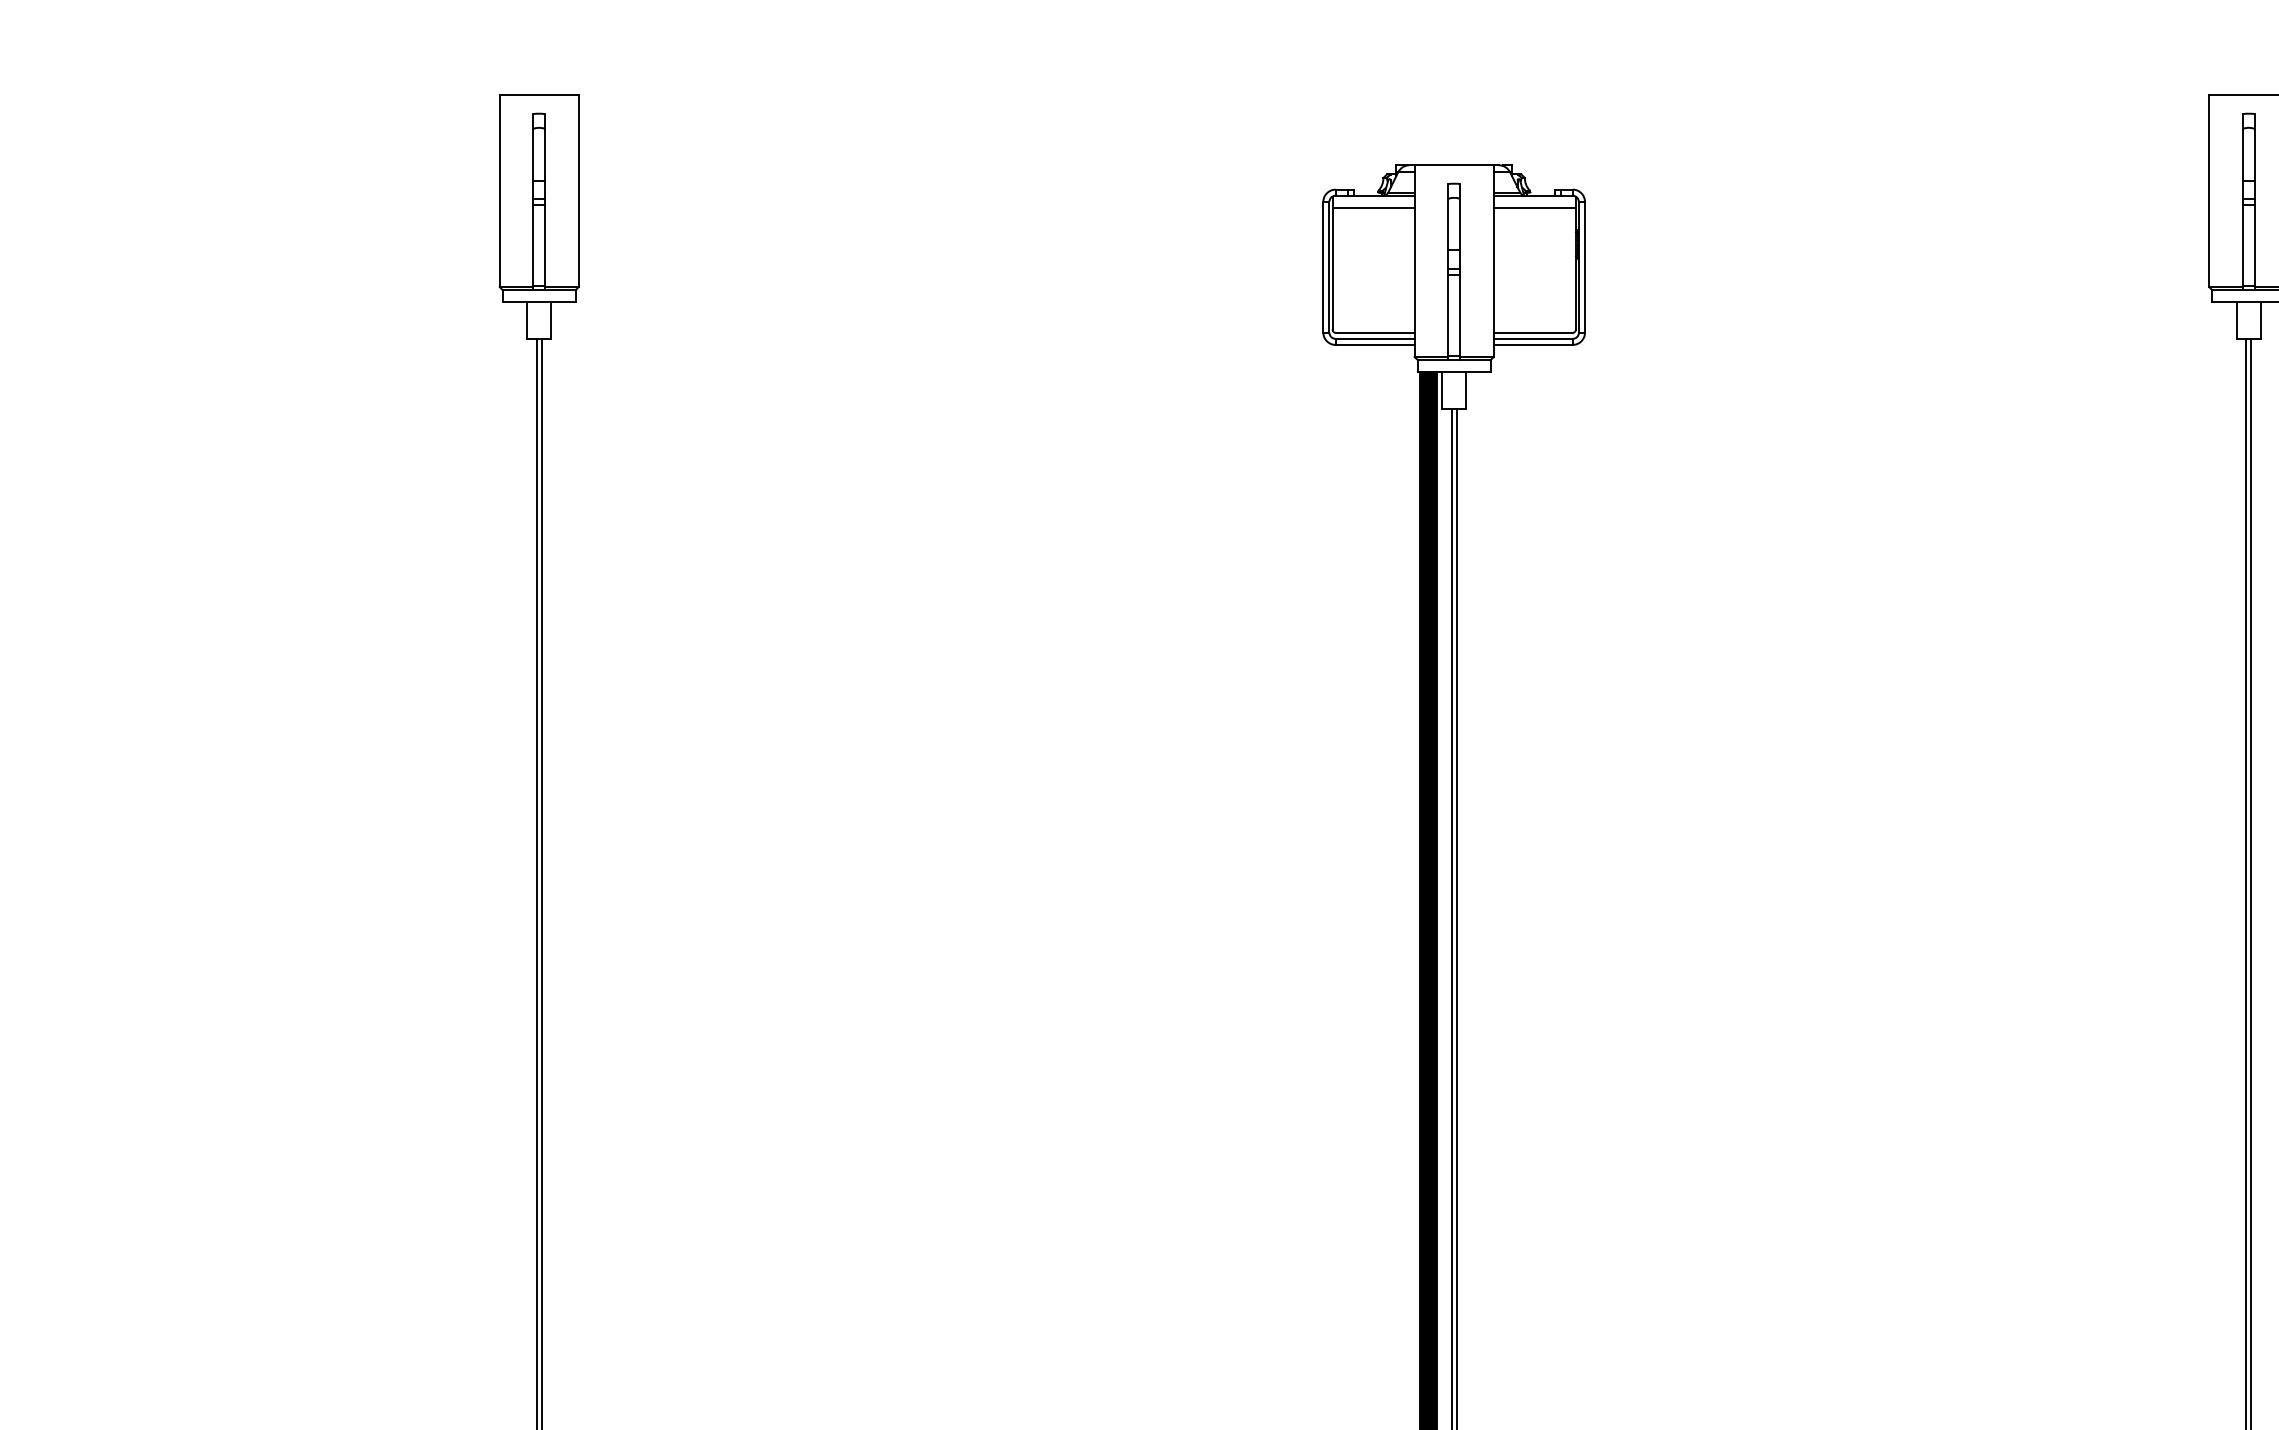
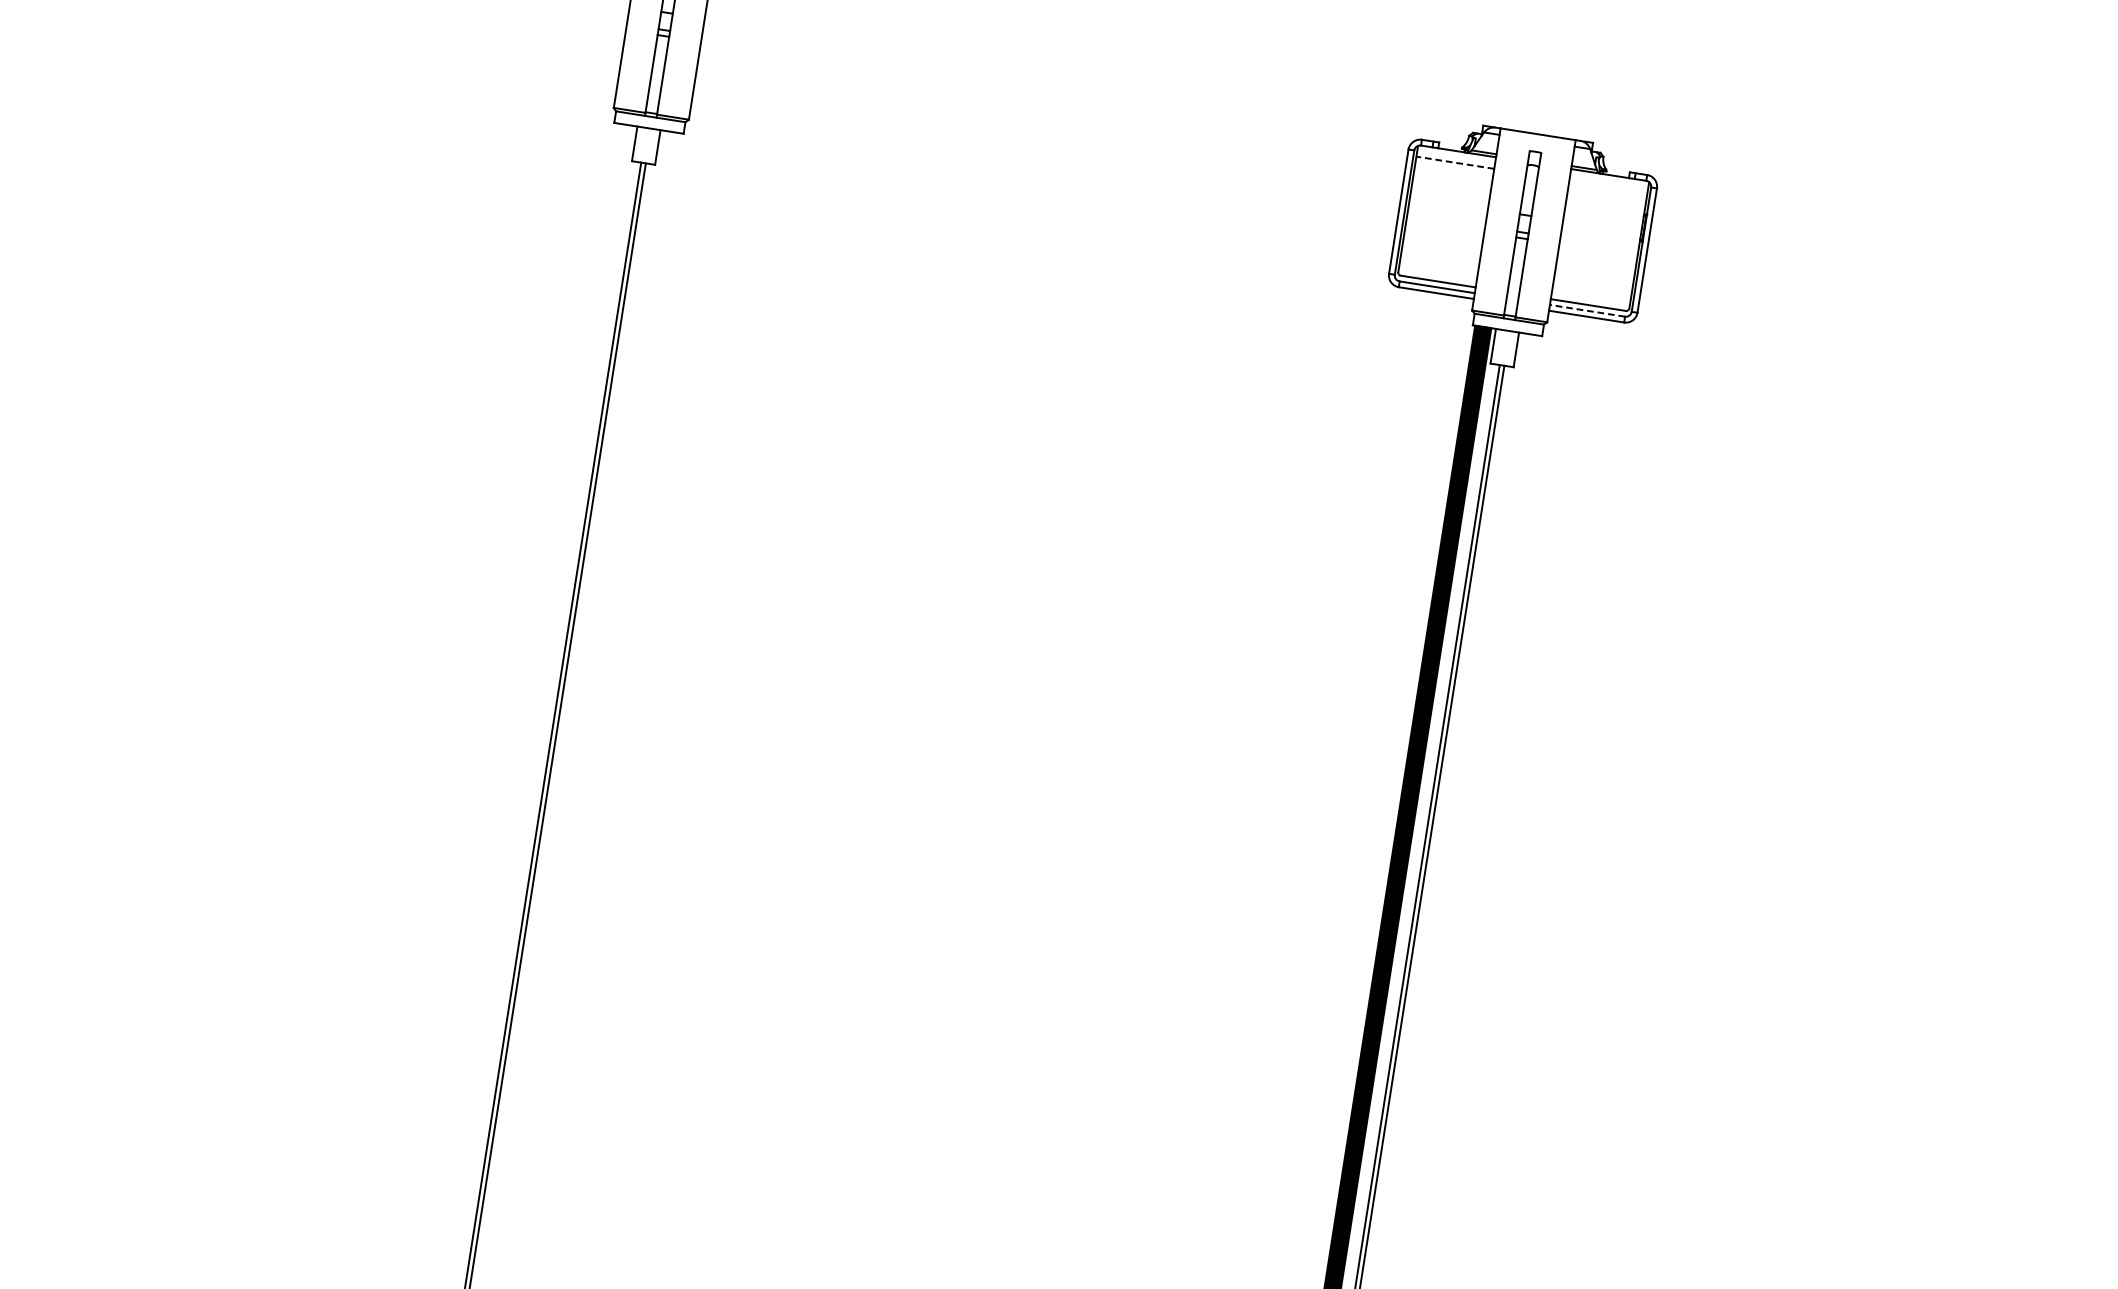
line: (1373, 207) -> (1455, 162), solid -> dashed
line: (1534, 207) -> (1608, 186), removed
line: (1533, 338) -> (1587, 310), solid -> dashed

